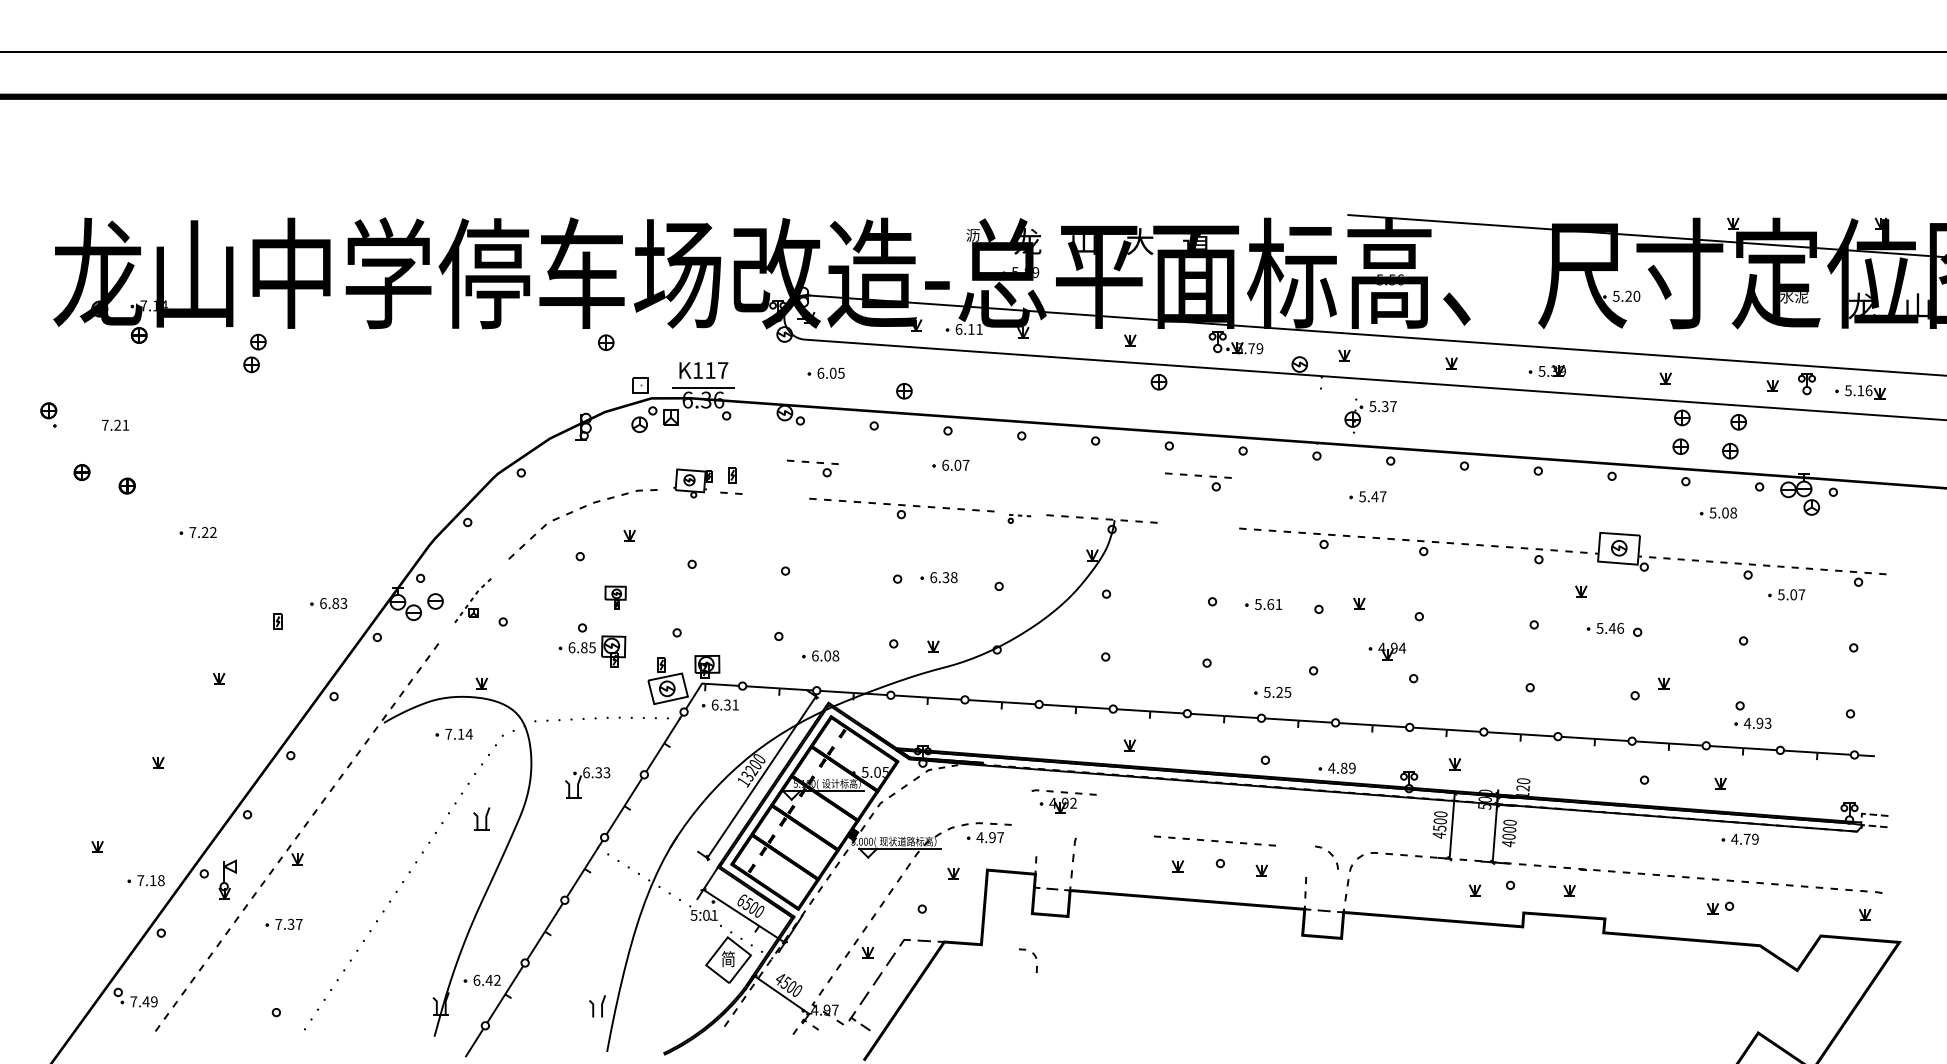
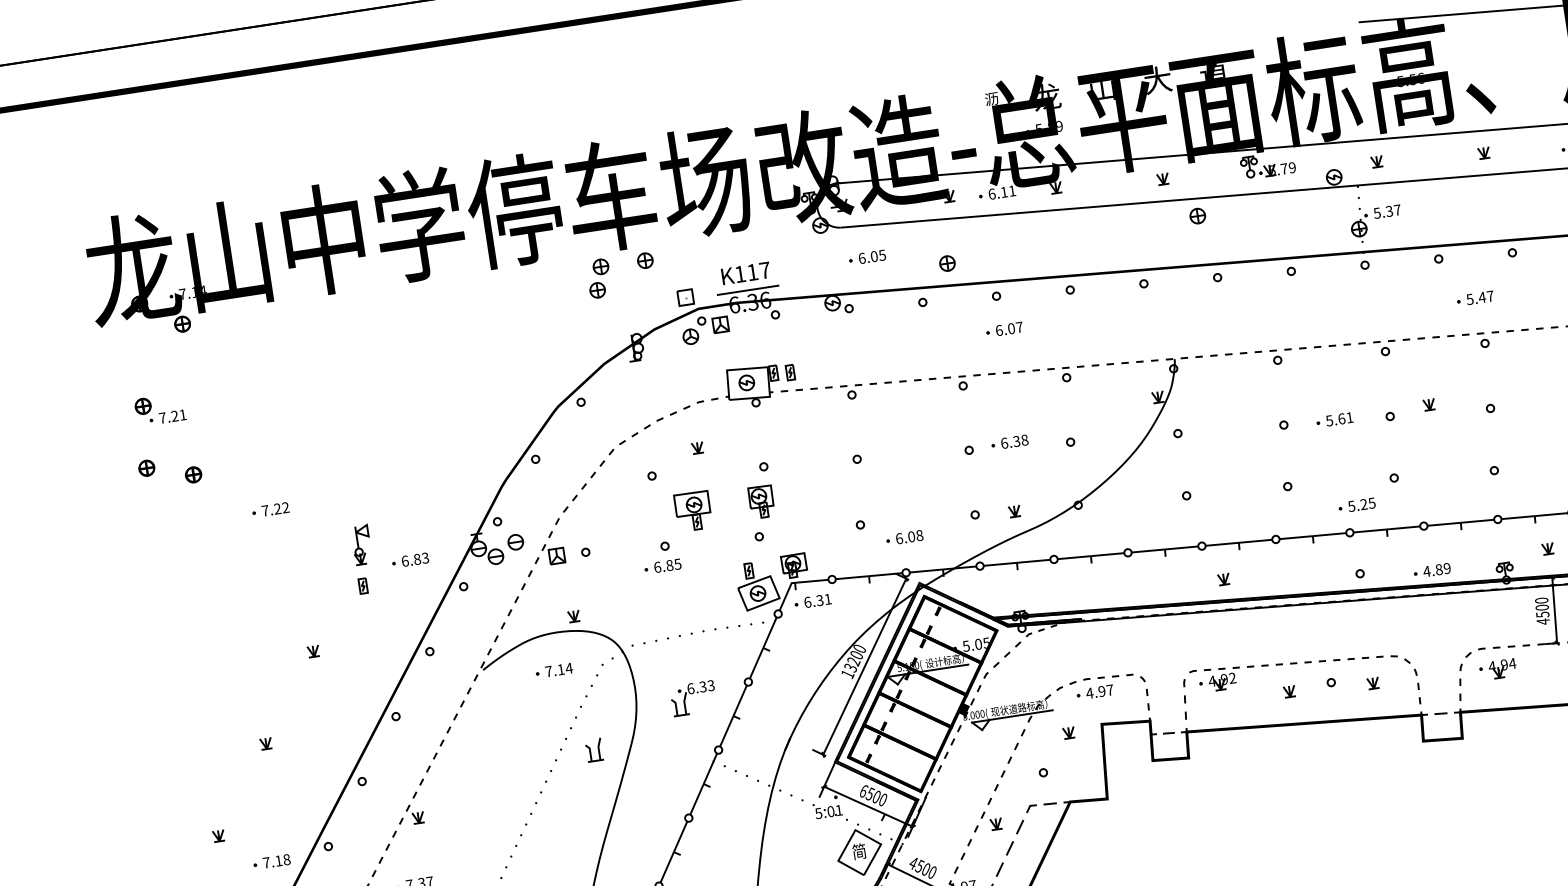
part: (254, 353) -> (598, 278), moved
part: (48, 414) -> (143, 410), moved
part: (1370, 415) -> (1376, 222), moved
part: (816, 463) -> (840, 387), moved
part: (1198, 481) -> (1259, 357), moved
part: (692, 483) -> (751, 386), size x1.43
text: (1367, 496) -> (1474, 298), moved
part: (1019, 518) -> (1080, 371), size x1.67
part: (615, 597) -> (693, 511), size x1.67
part: (472, 600) -> (552, 535), size x1.67
part: (613, 651) -> (761, 501), moved
part: (1387, 651) -> (1498, 669), moved
part: (1063, 801) -> (1222, 677), moved
part: (1326, 857) -> (1403, 665), moved
part: (227, 879) -> (361, 544), moved
part: (1033, 955) -> (1141, 679), moved

